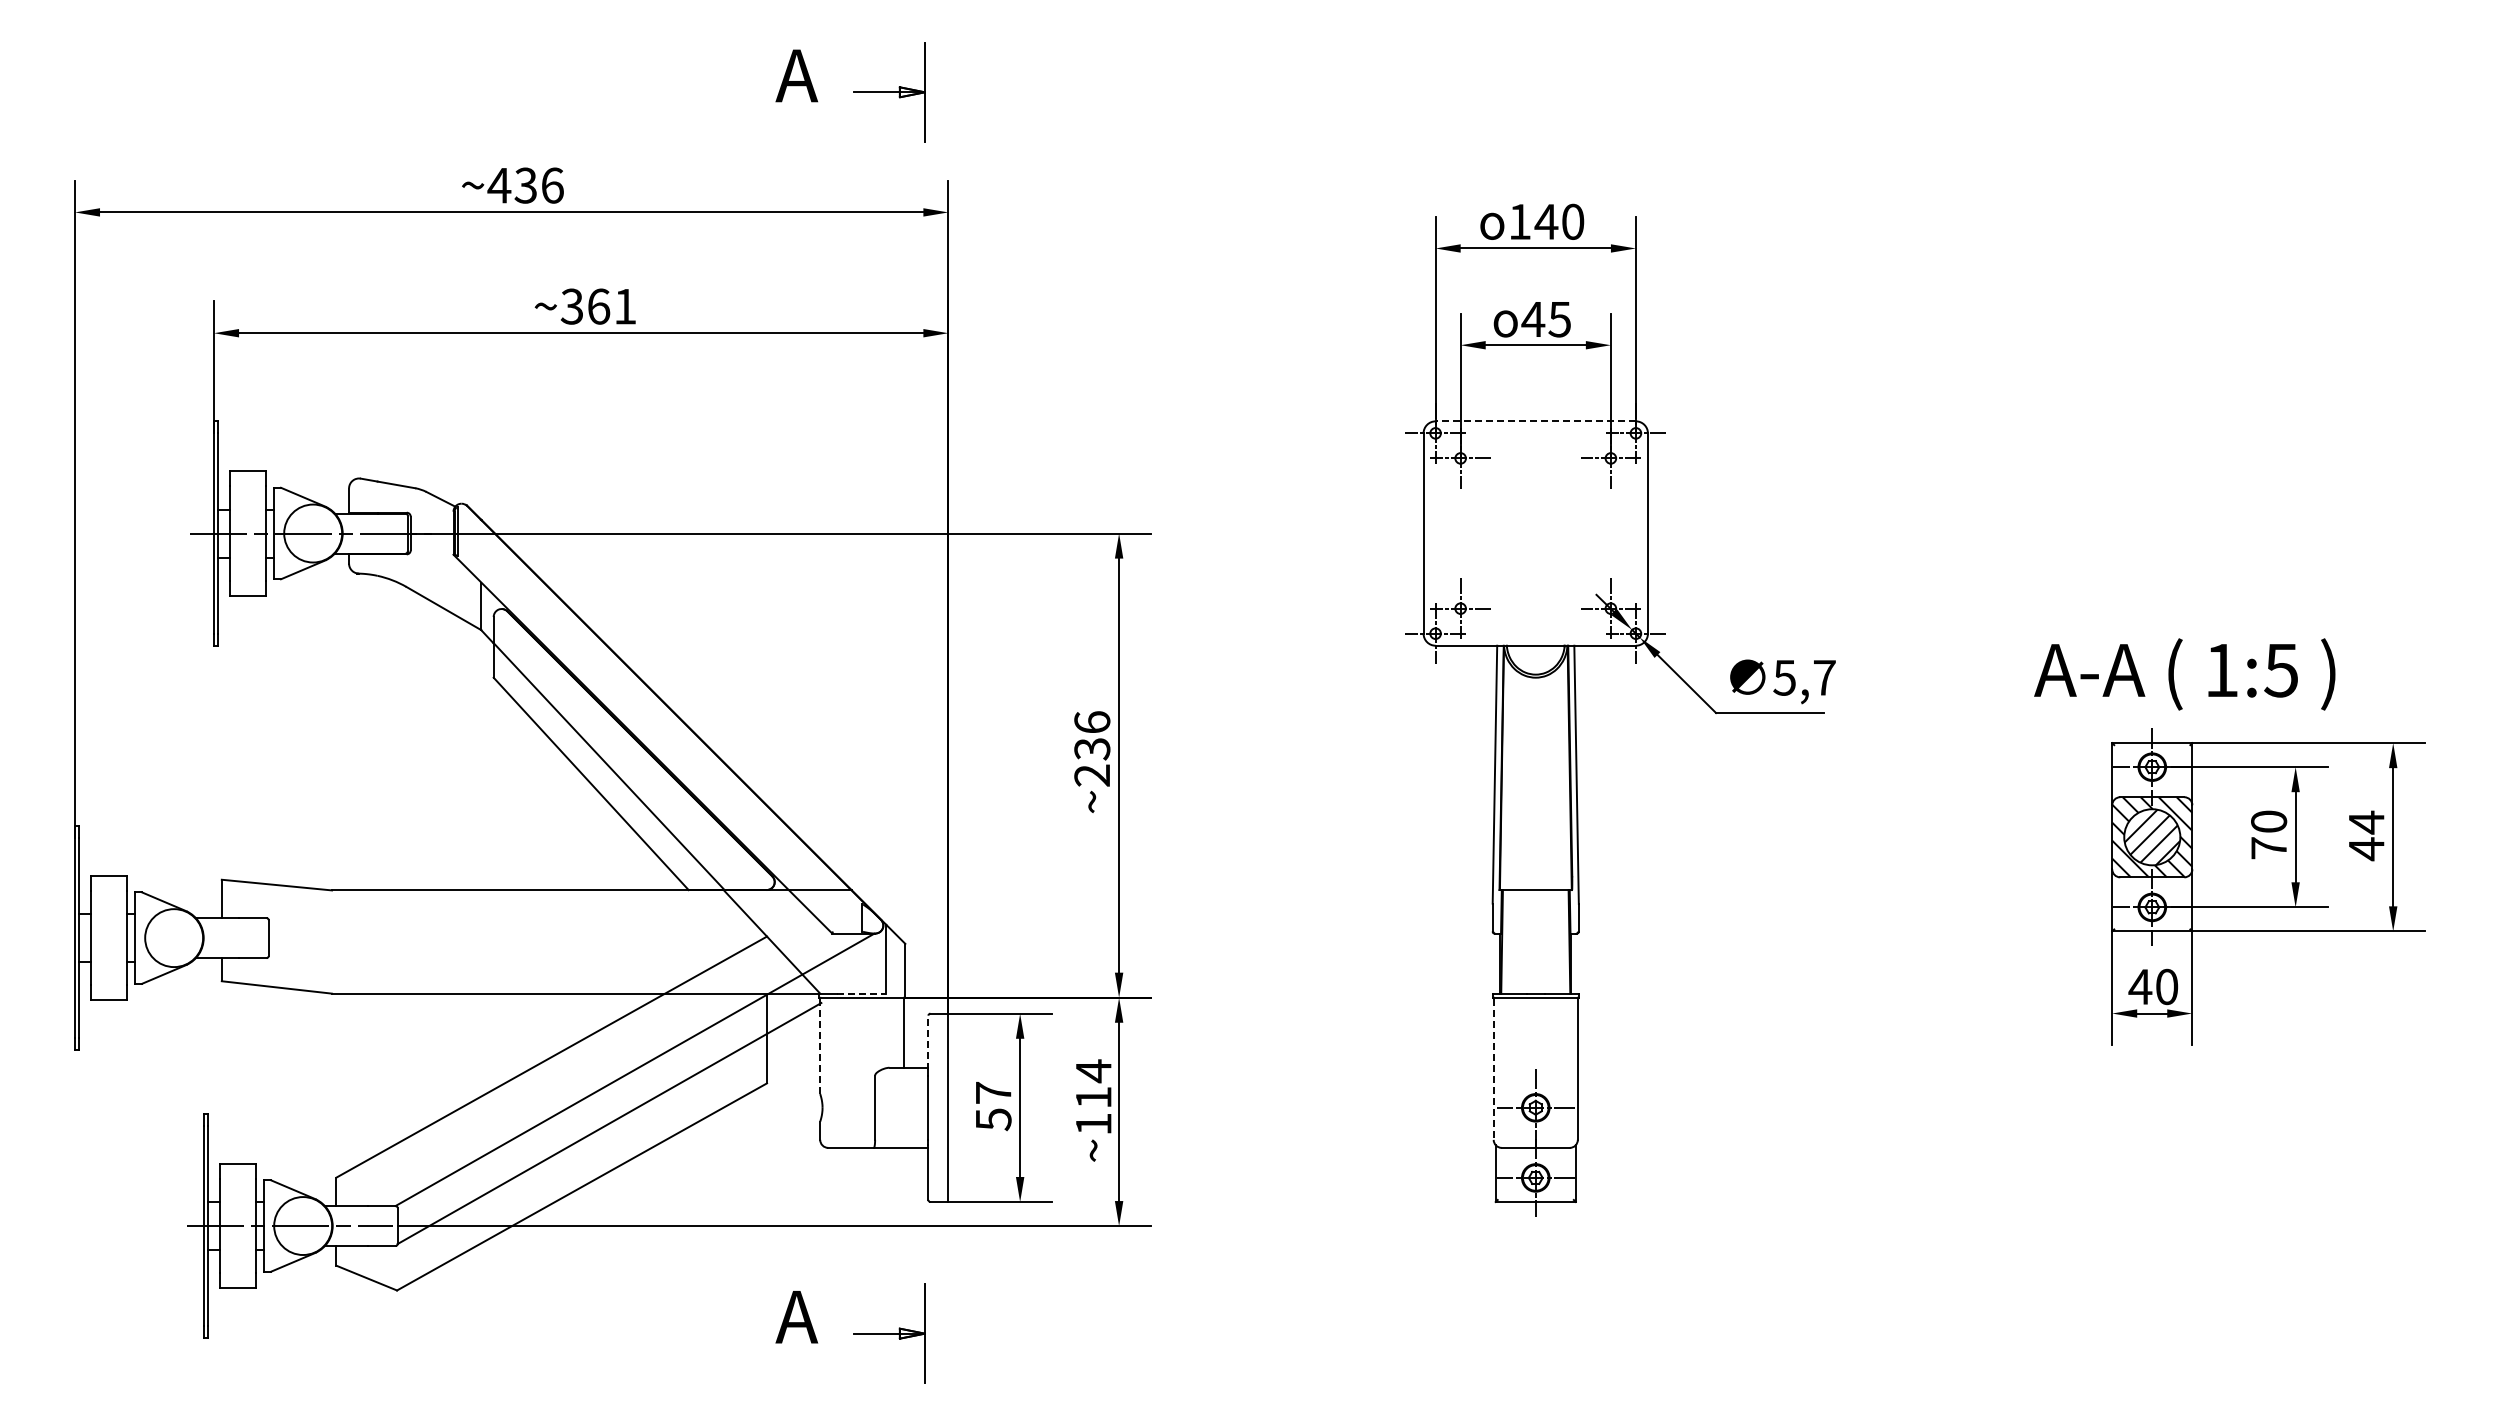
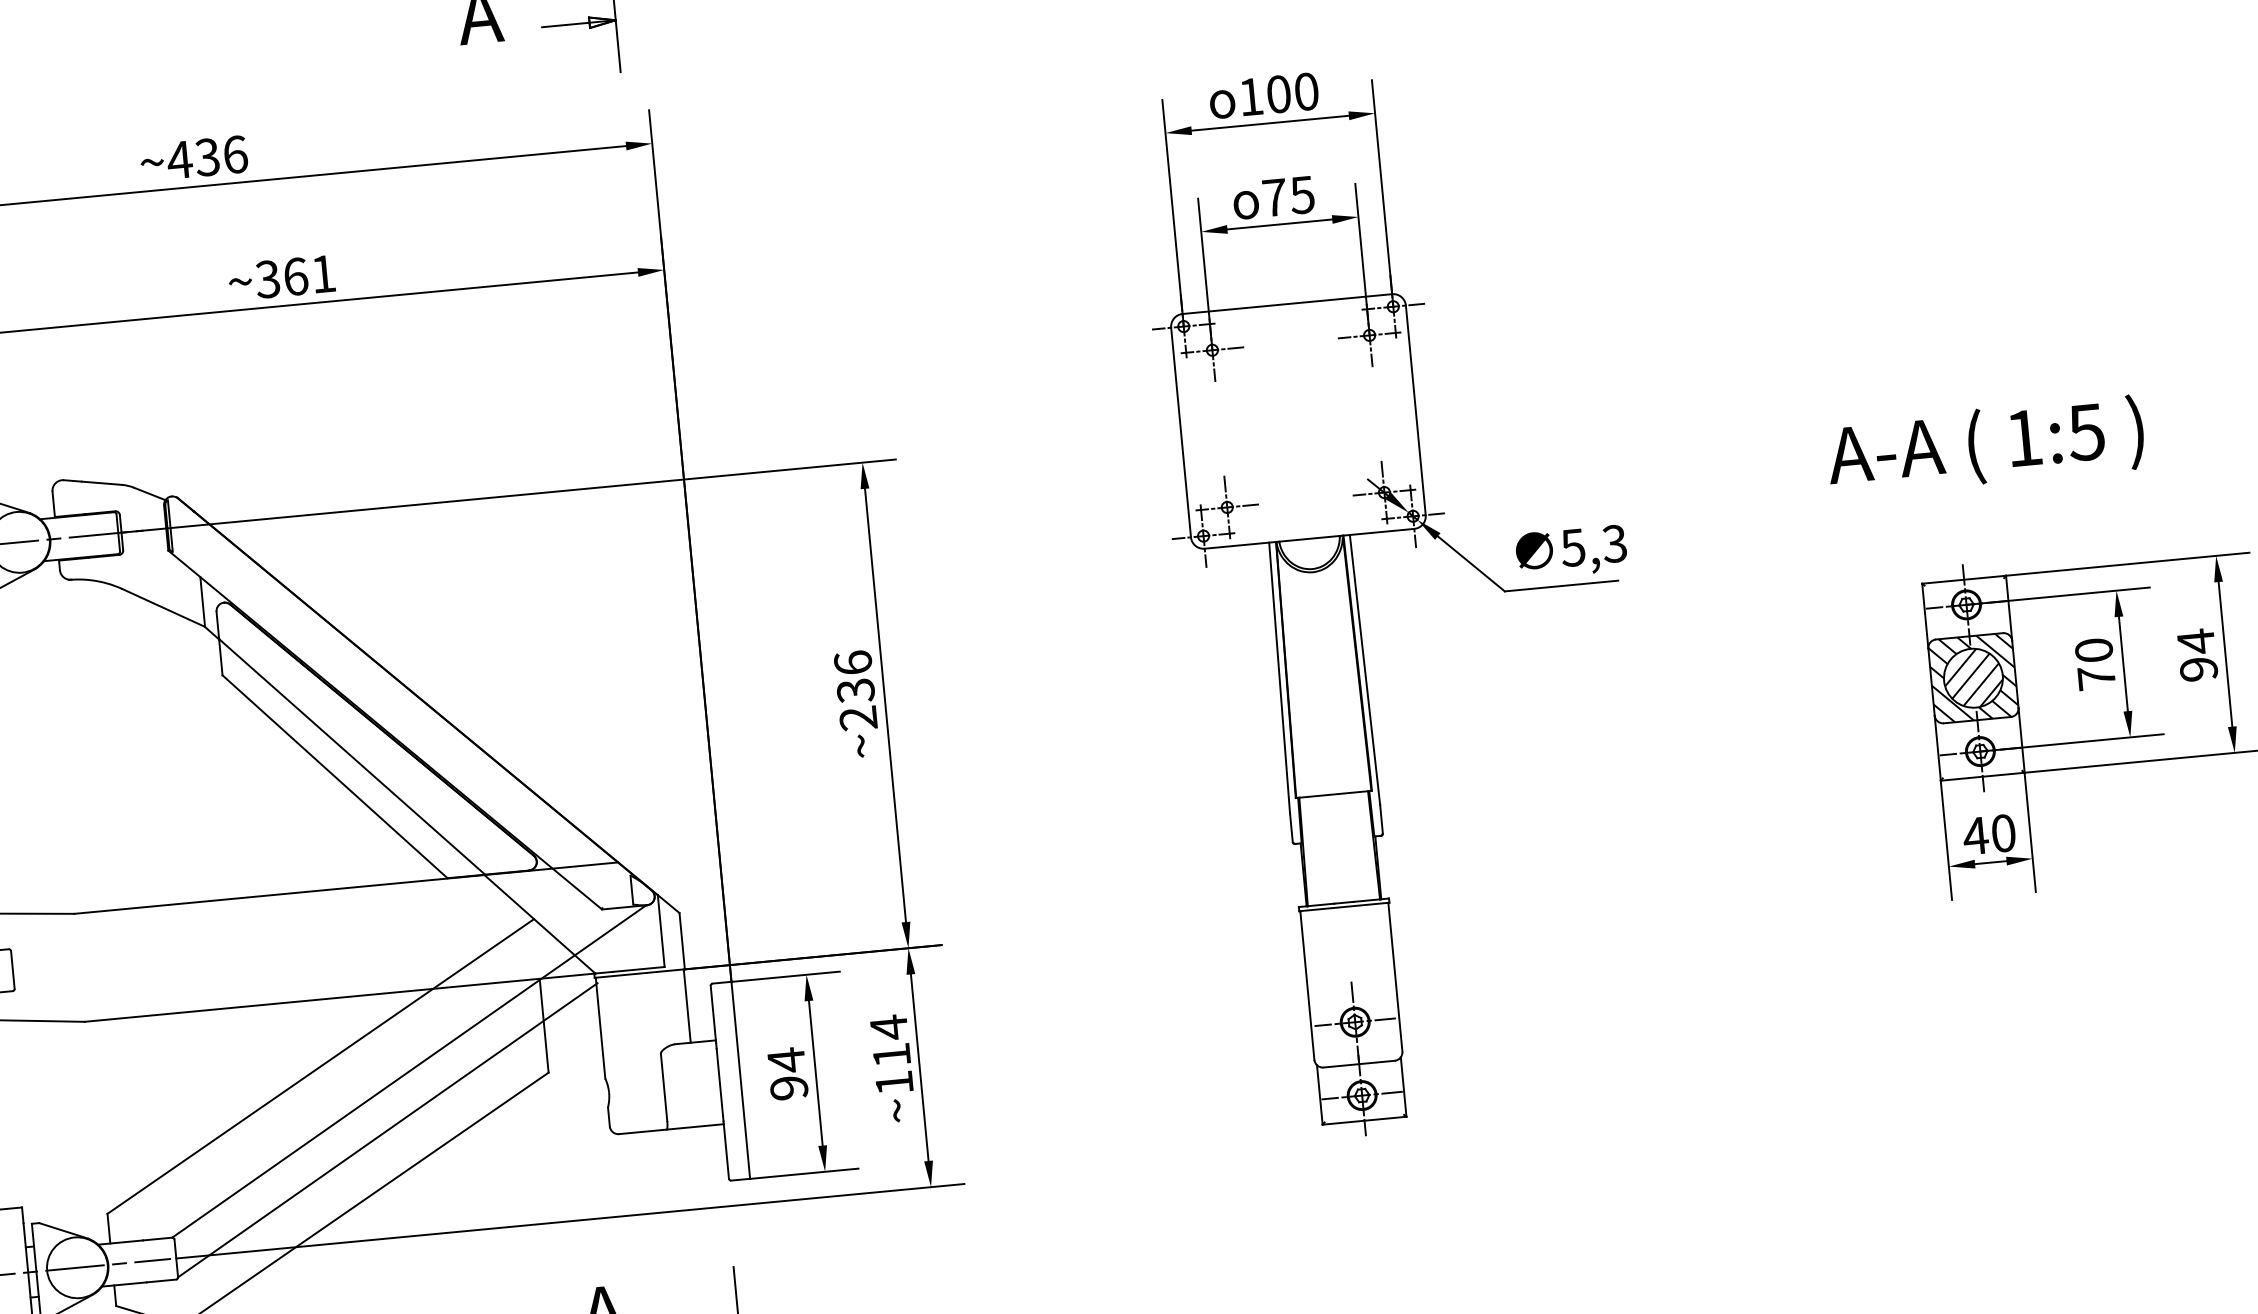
text: (1546, 221) -> (1278, 93), o140 -> o100
text: (1533, 319) -> (1274, 197), o45 -> o75
line: (1535, 421) -> (1287, 304), dashed -> solid
text: (2184, 674) -> (1985, 446), moved
text: (1824, 677) -> (1614, 543), 5,7 -> 5,3
text: (2366, 849) -> (2198, 669), 44 -> 94
line: (861, 993) -> (638, 969), dashed -> solid
line: (928, 1042) -> (713, 1013), dashed -> solid
line: (820, 1046) -> (600, 1028), dashed -> solid
line: (1493, 1069) -> (1307, 986), dashed -> solid
text: (993, 1106) -> (787, 1074), 57 -> 94

